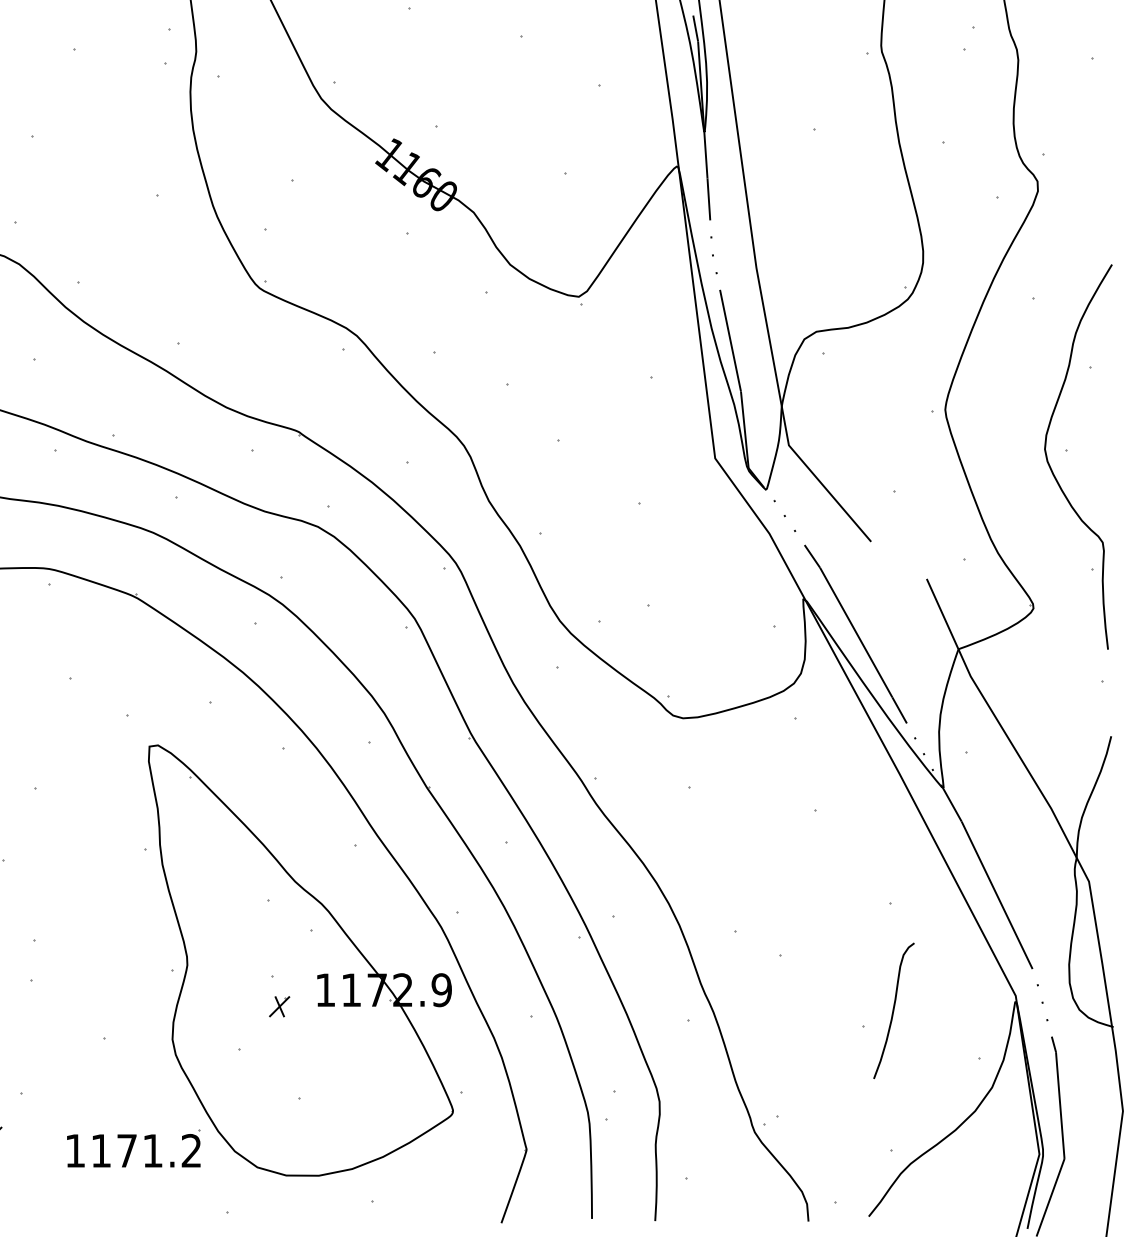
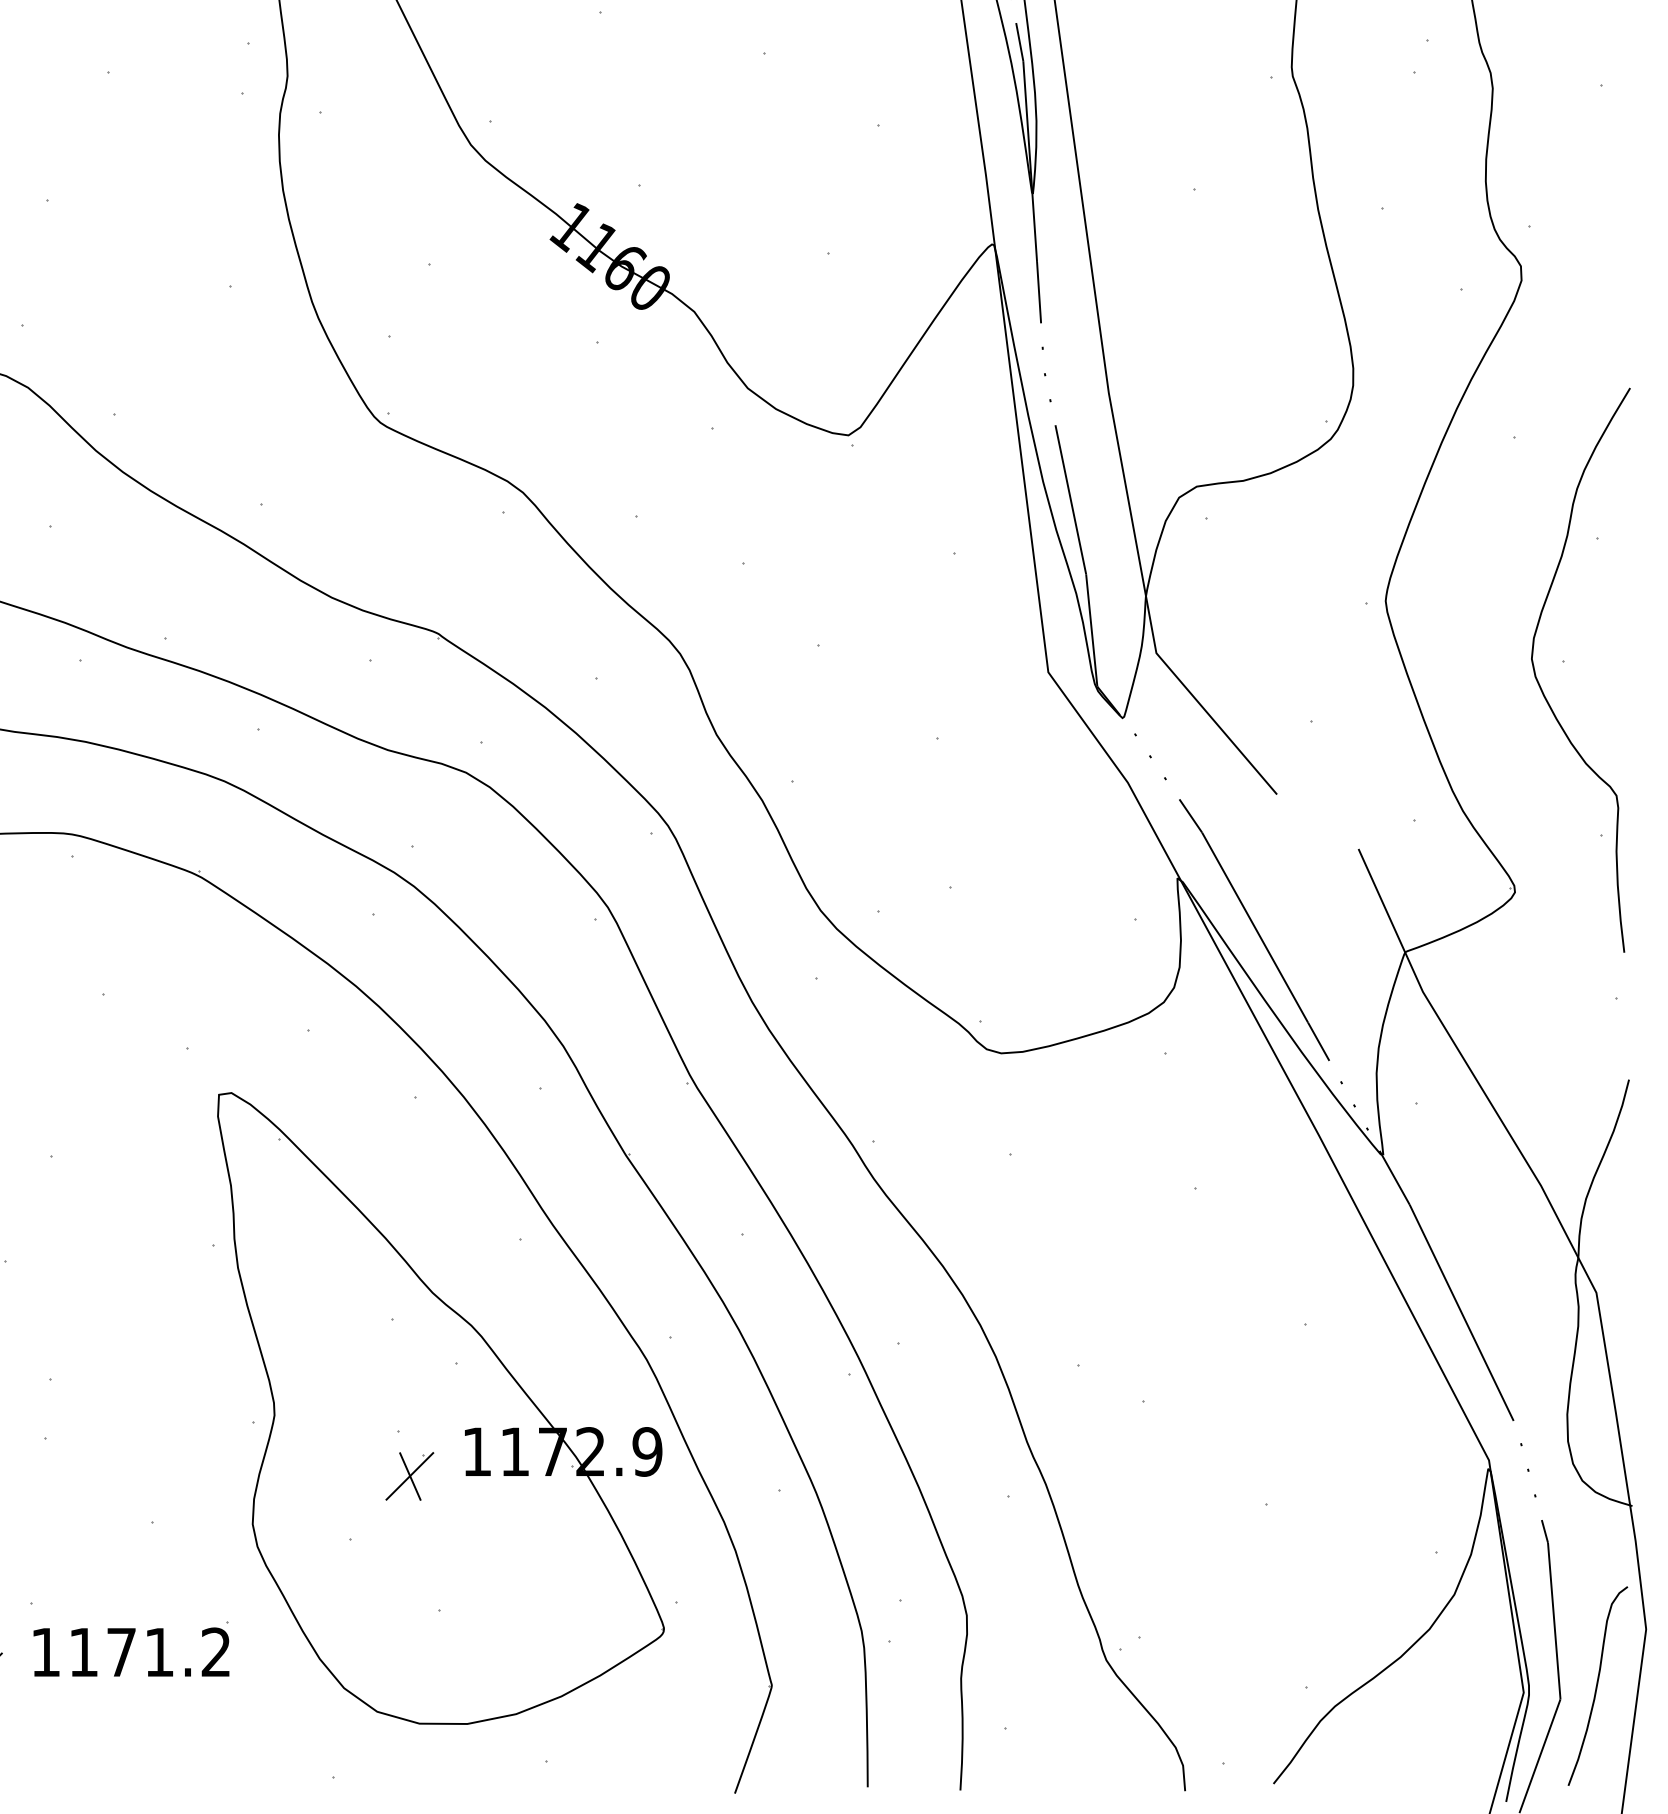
part: (279, 1006) -> (409, 1475), size x1.67
curve: (893, 1010) -> (1597, 1685), moved
part: (133, 1148) -> (131, 1648), moved

